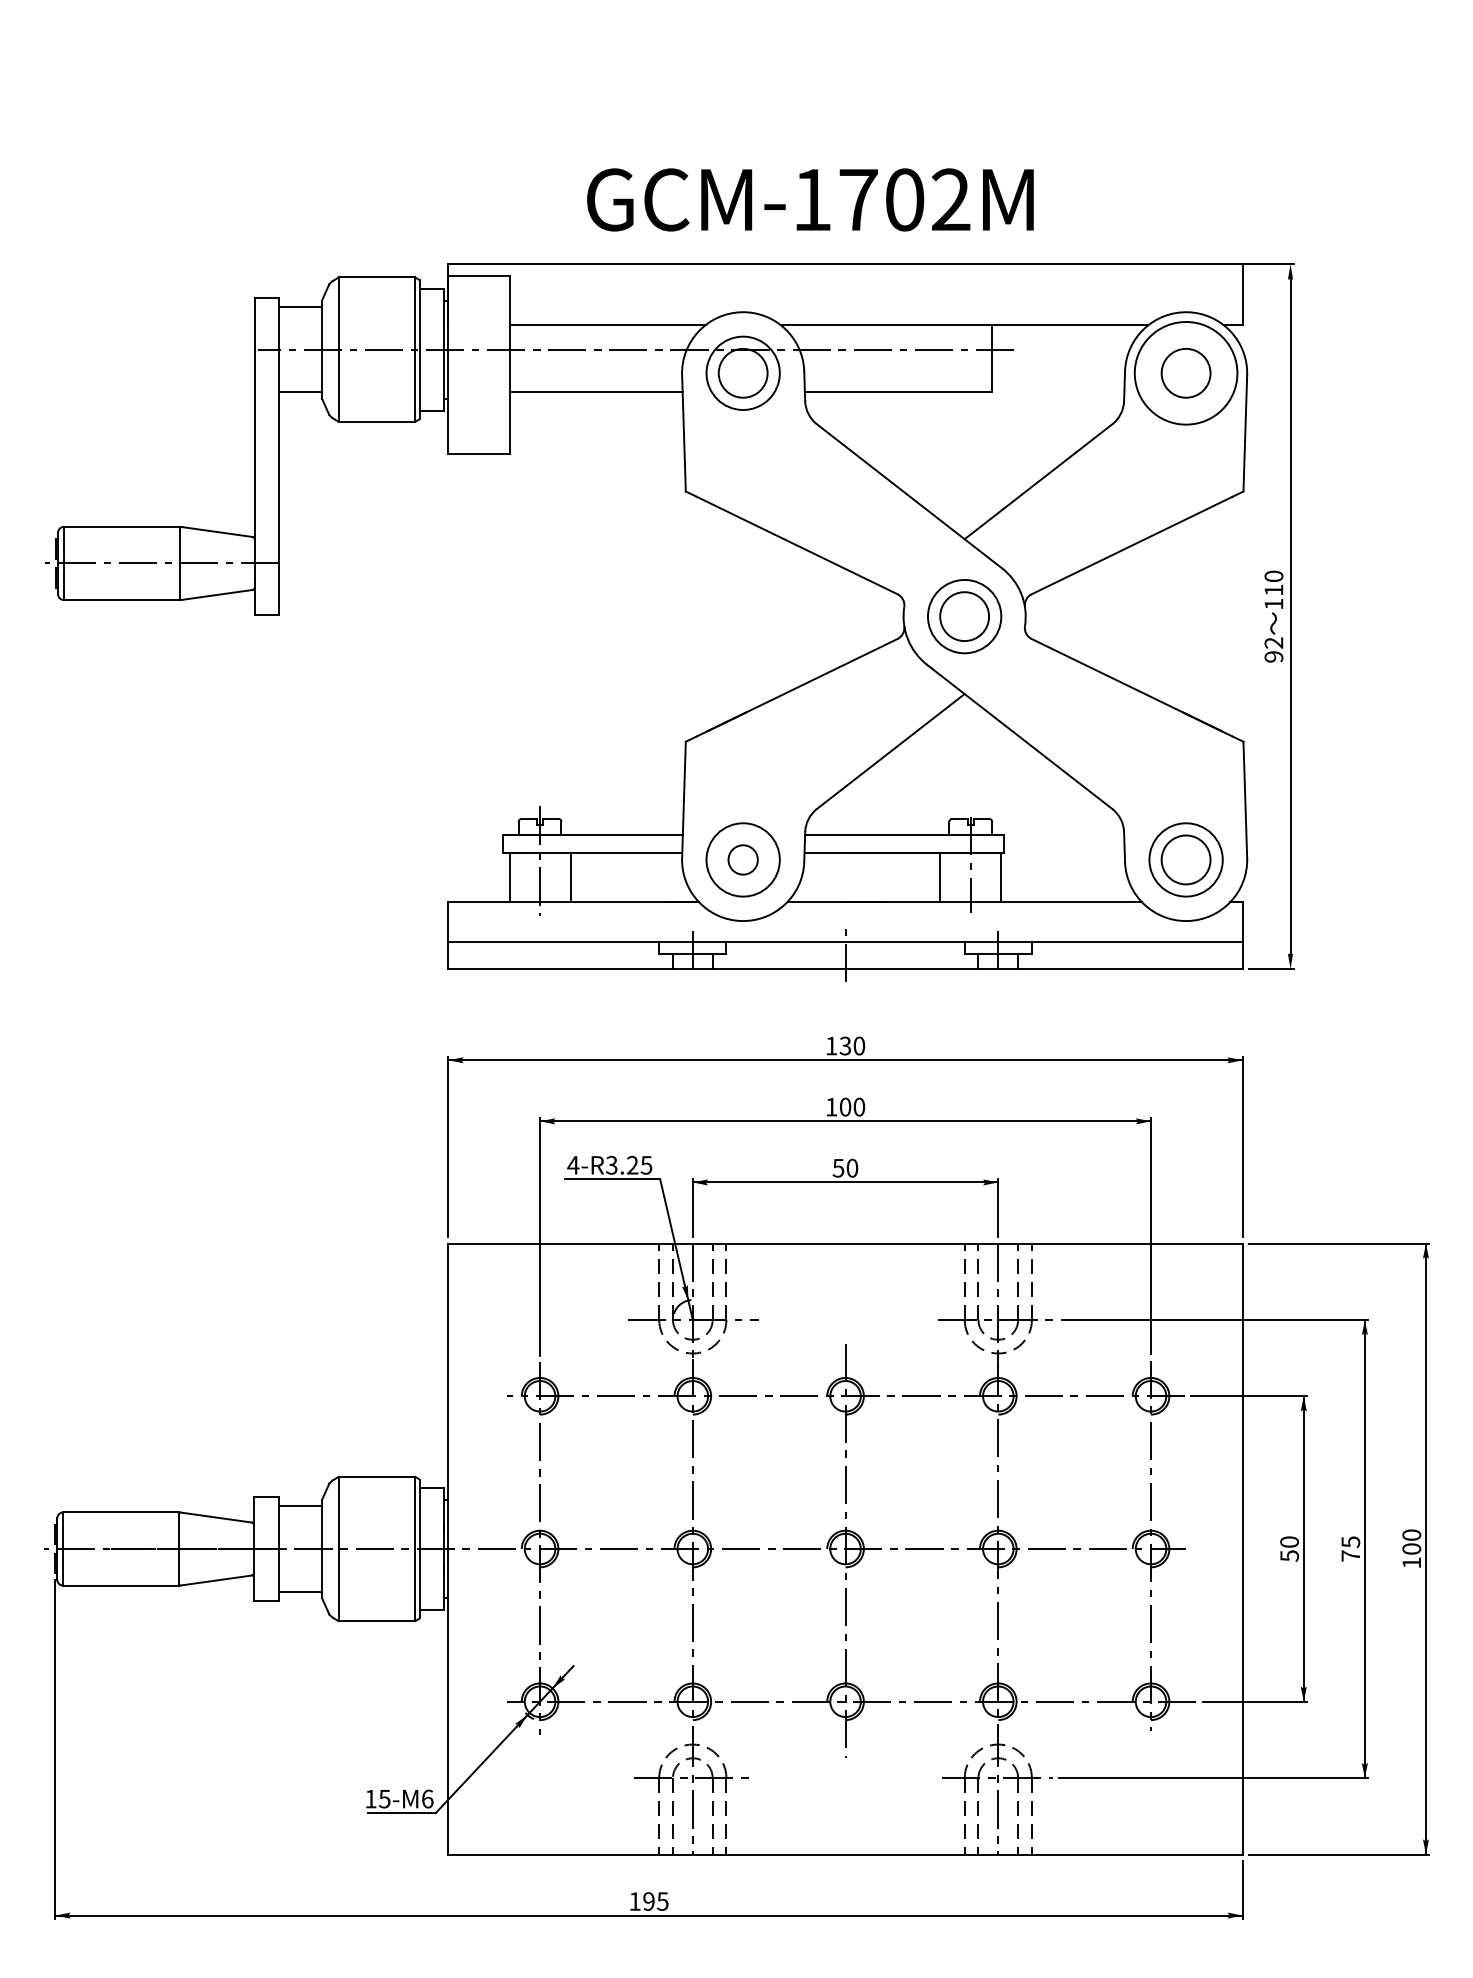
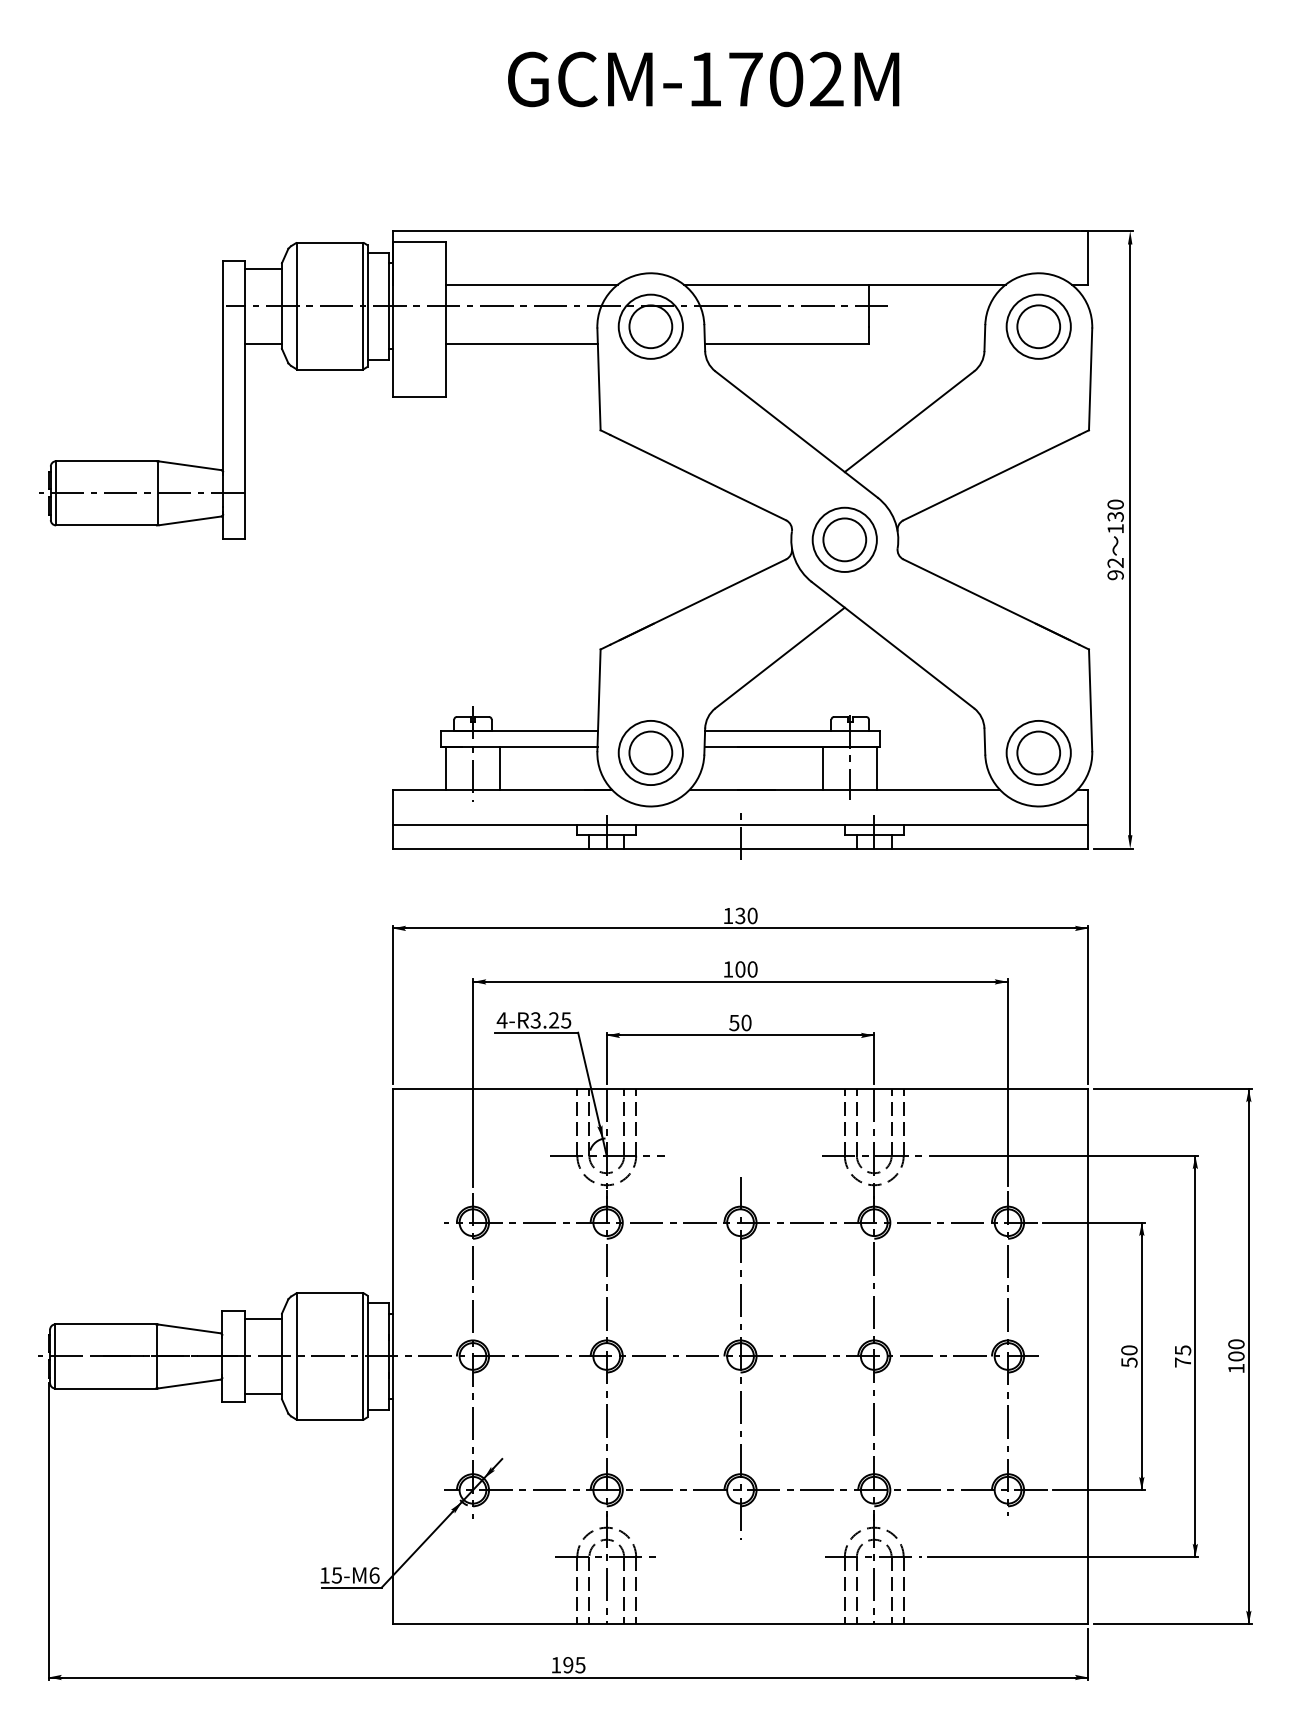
text: (810, 199) -> (703, 79), moved
circle: (1185, 372) -> (1038, 326), size x0.71
text: (1273, 590) -> (1115, 516), 110 -> 130
circle: (742, 859) -> (650, 752), size x1.67

